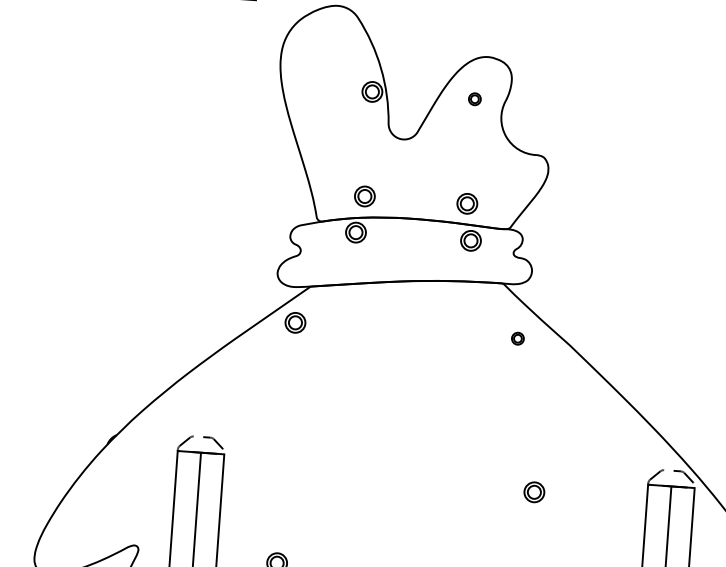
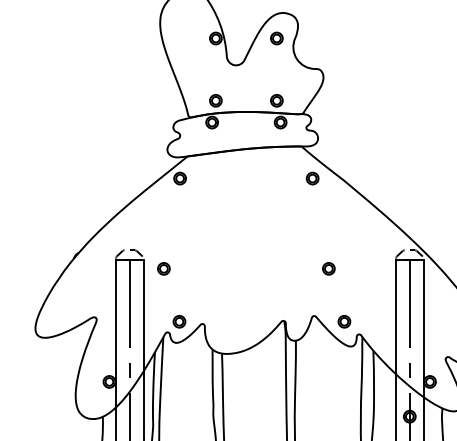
part: (474, 99) -> (276, 38), size x1.67
part: (517, 338) -> (312, 178), size x1.67
part: (256, 471) -> (163, 268), added

